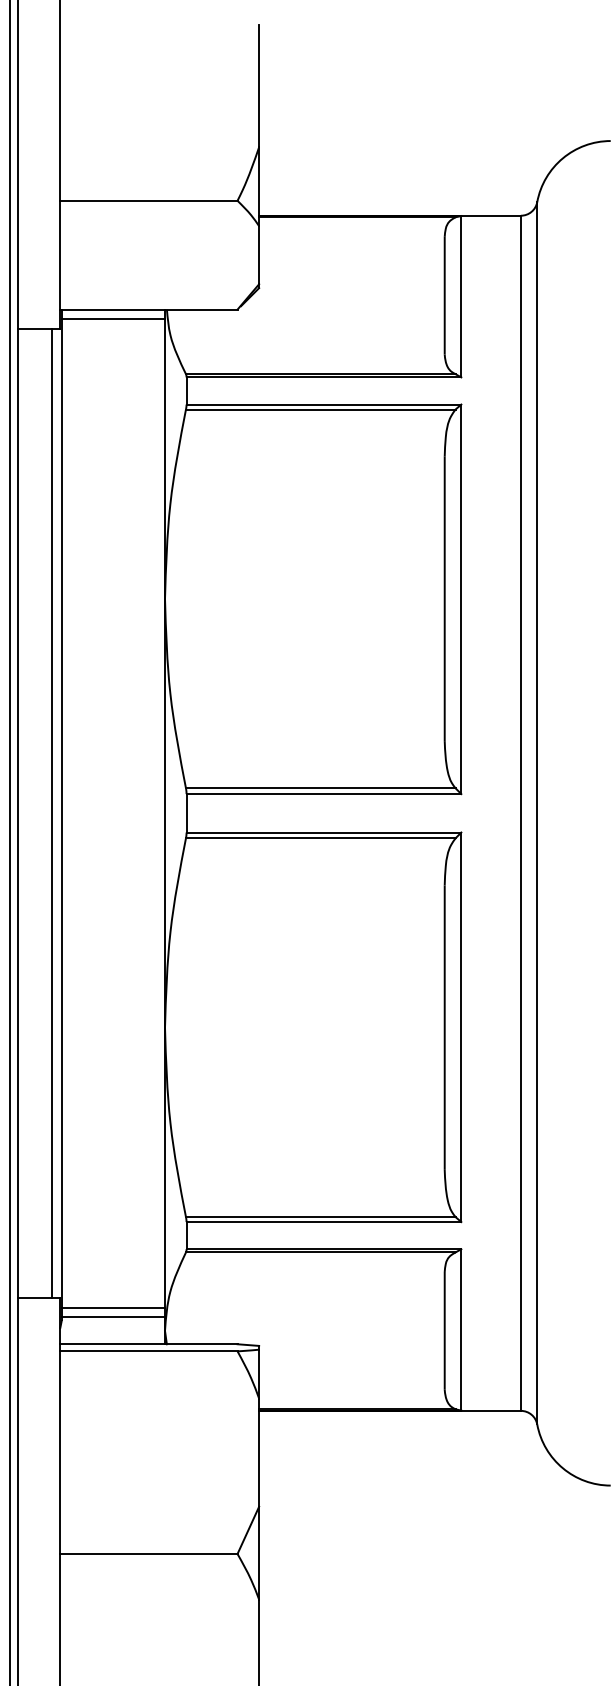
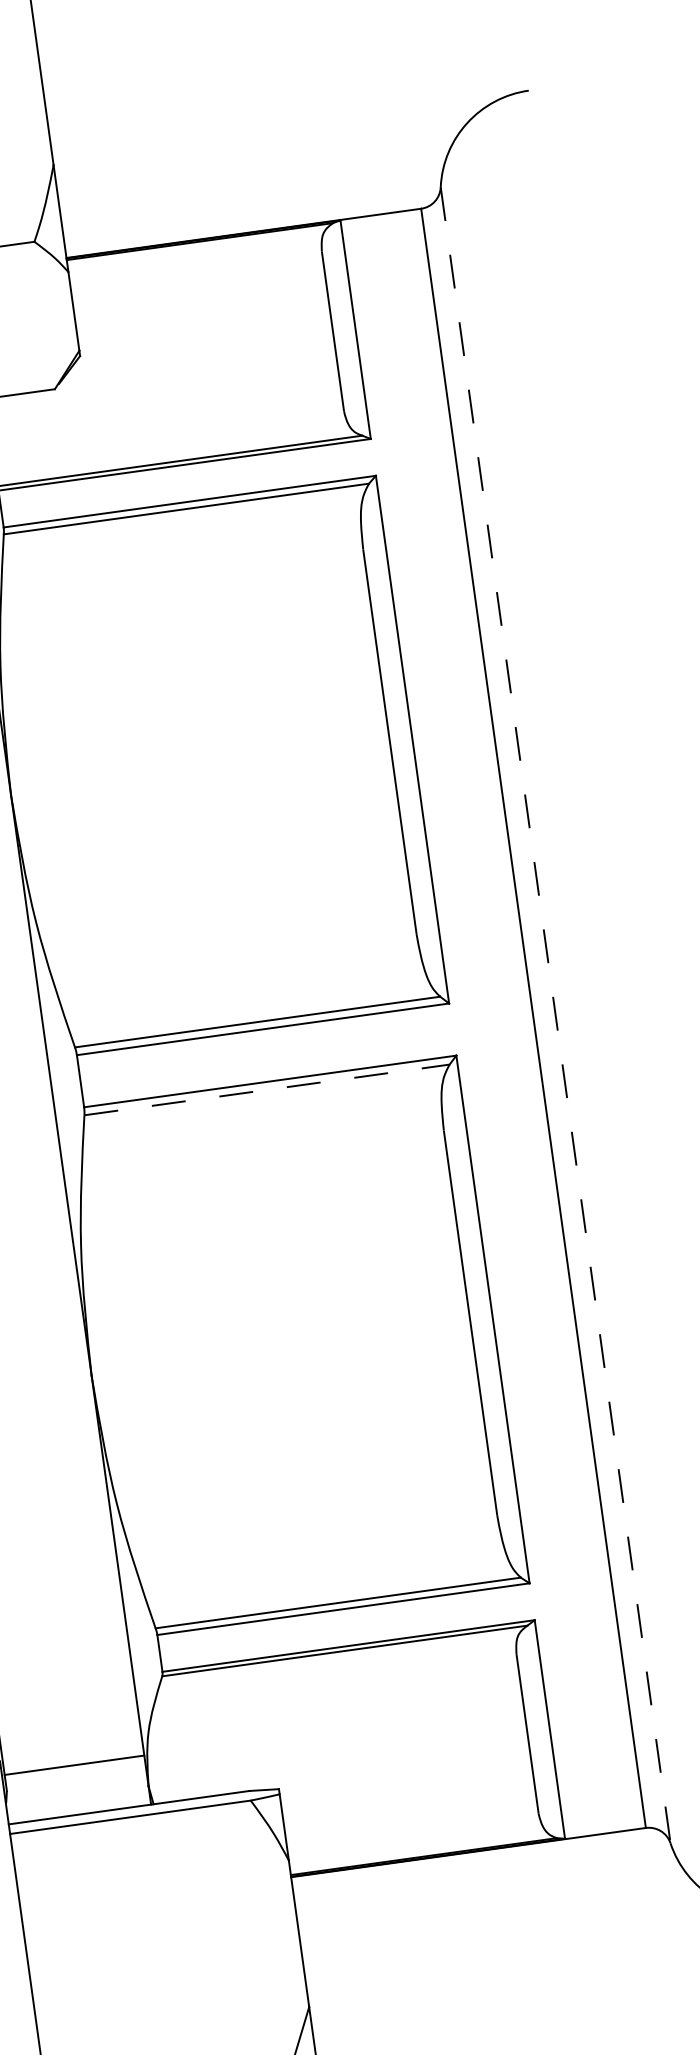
line: (537, 813) -> (556, 1015), solid -> dashed
line: (320, 838) -> (266, 1090), solid -> dashed
line: (113, 1317) -> (76, 1778), removed

